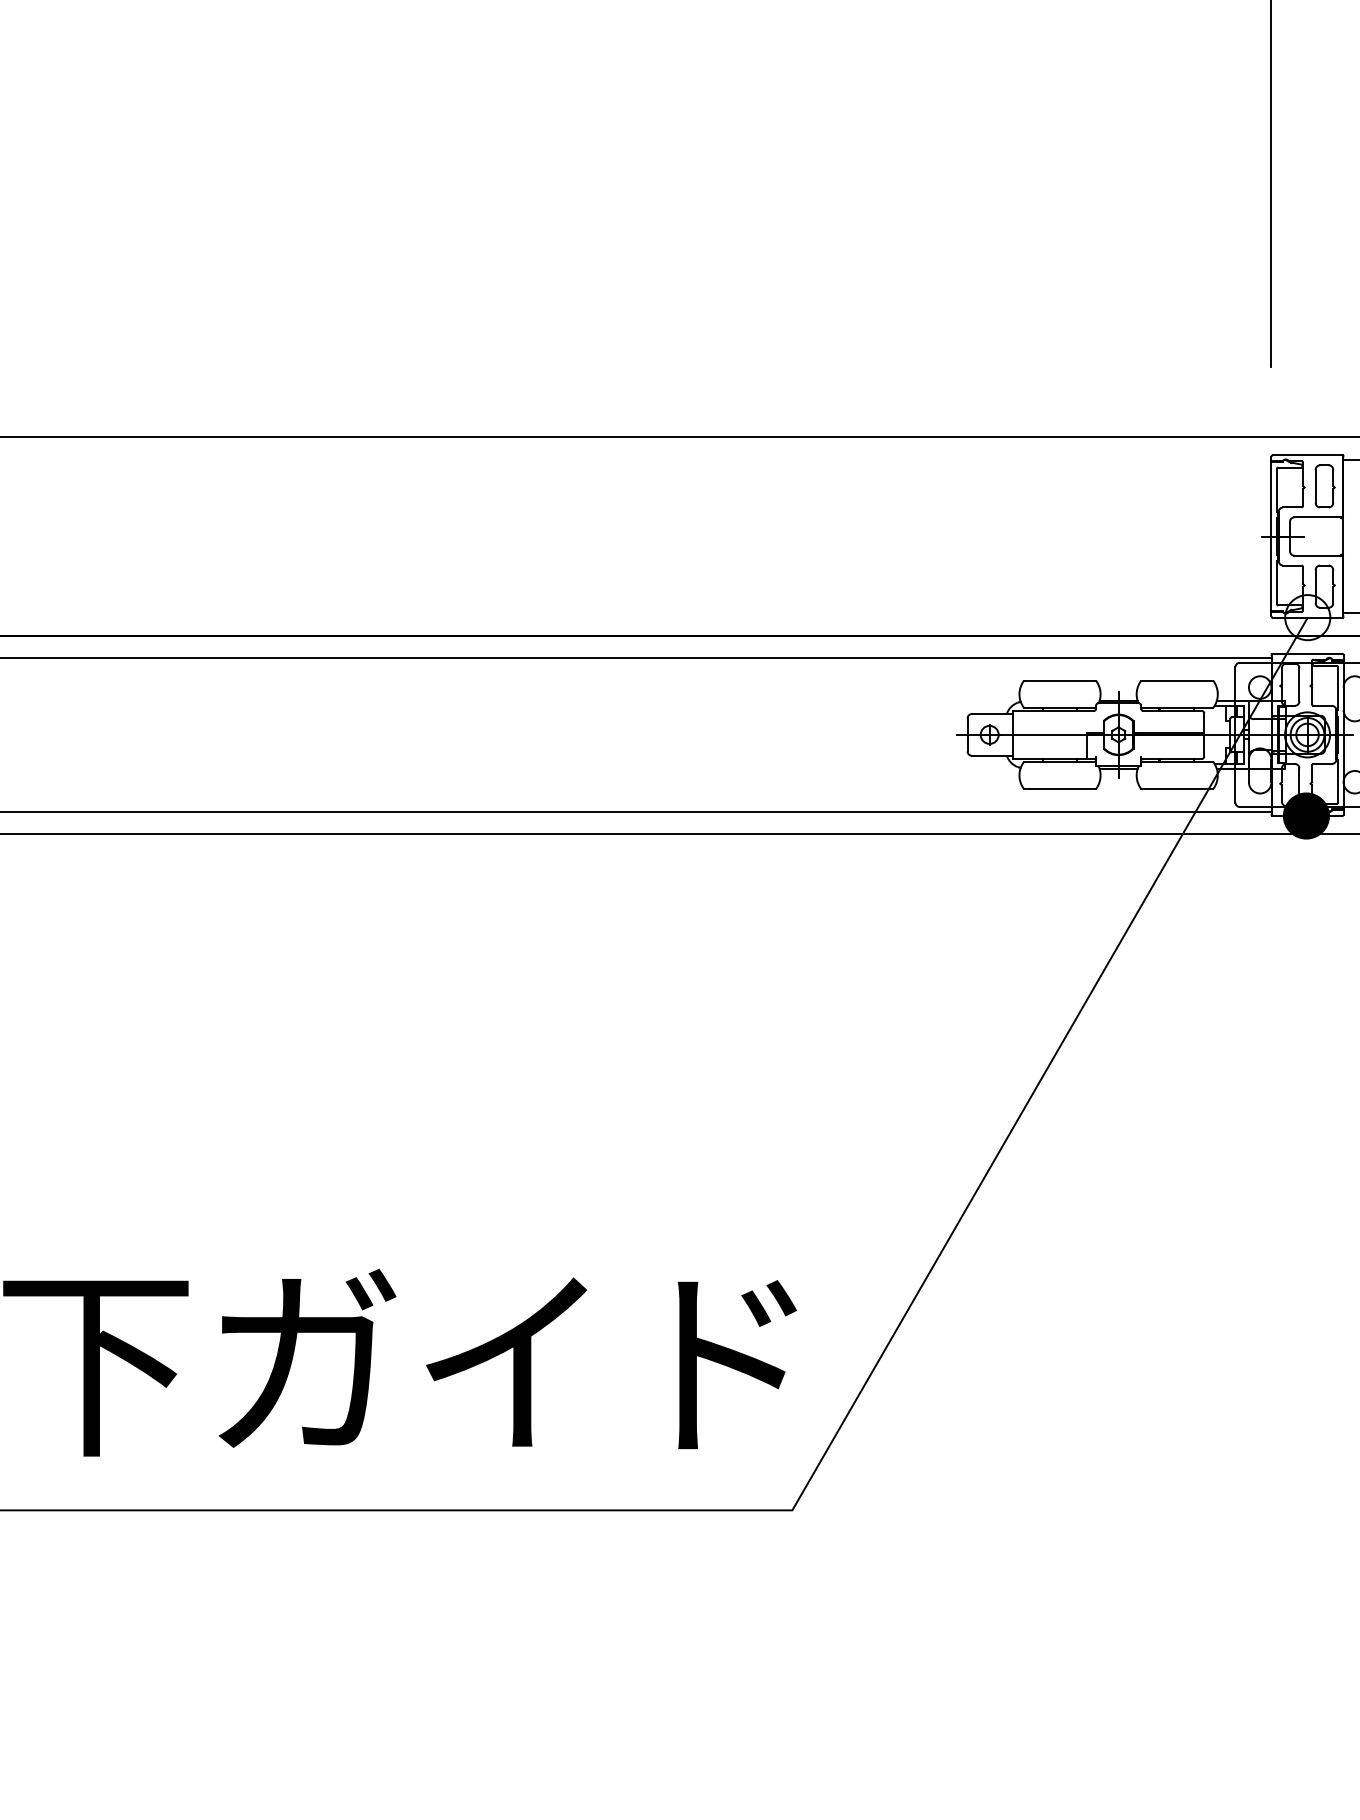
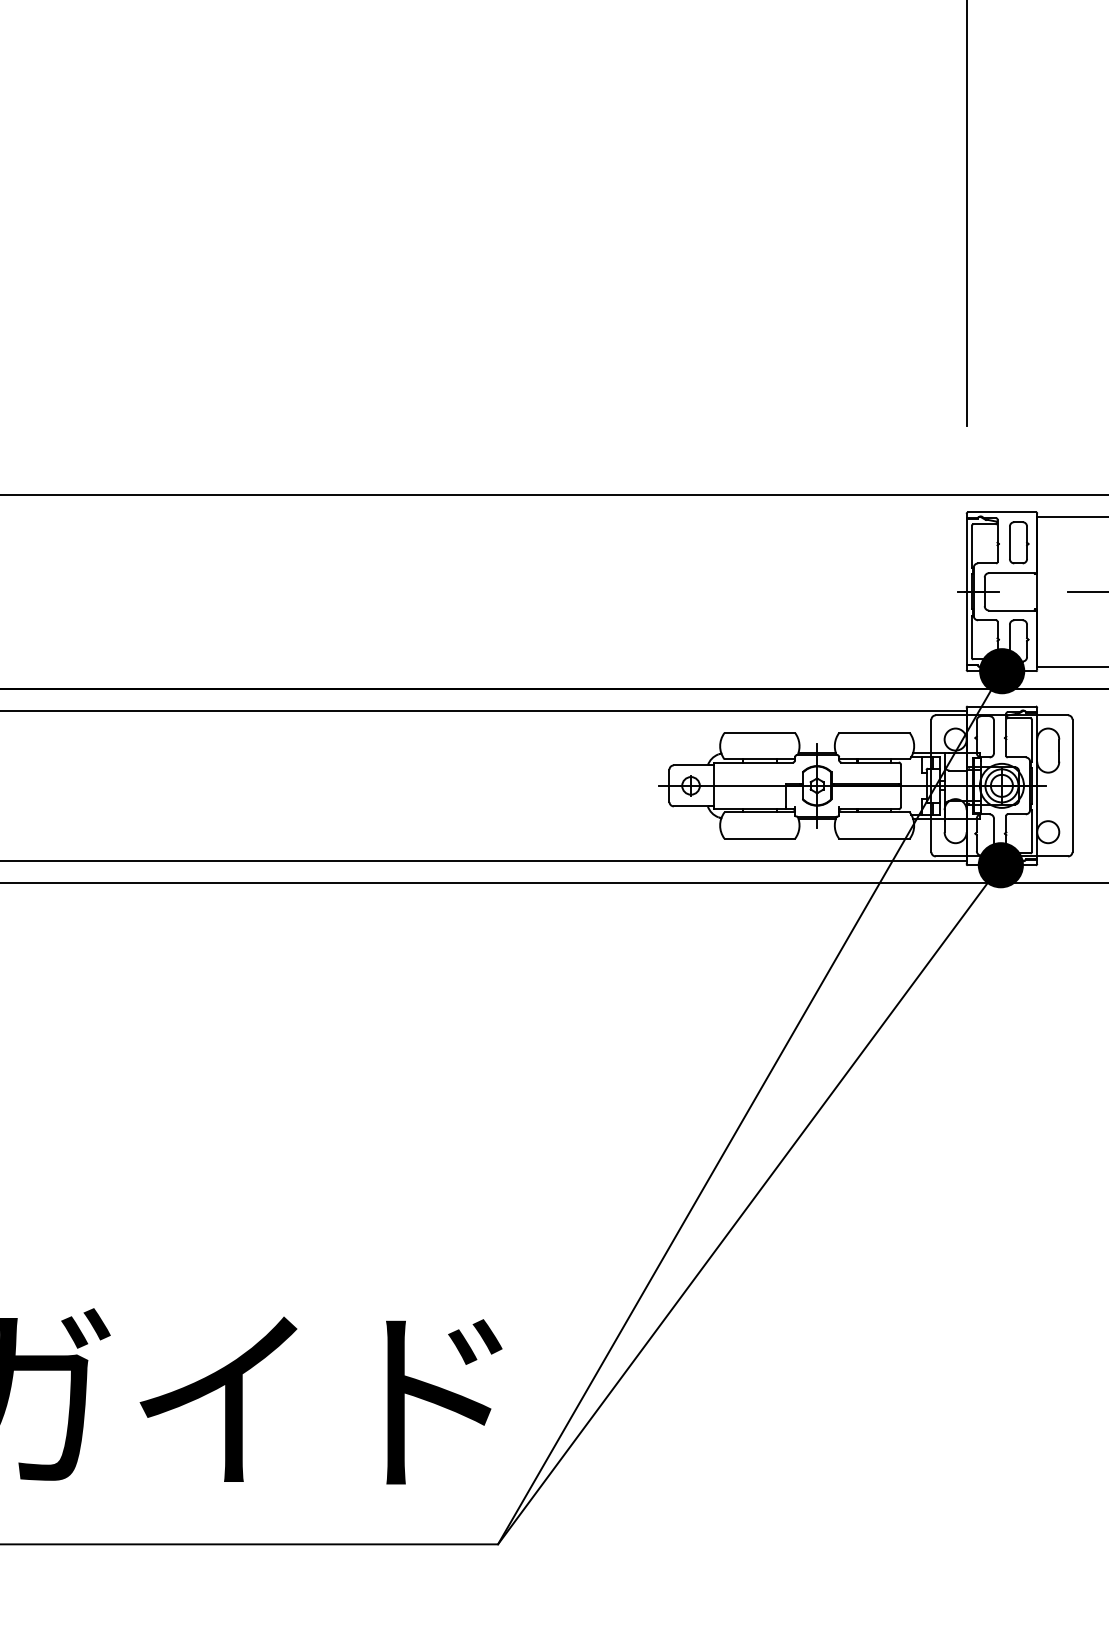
fill: (1307, 617) -> (1001, 671), added
line: (1049, 1163) -> (749, 1205), added

